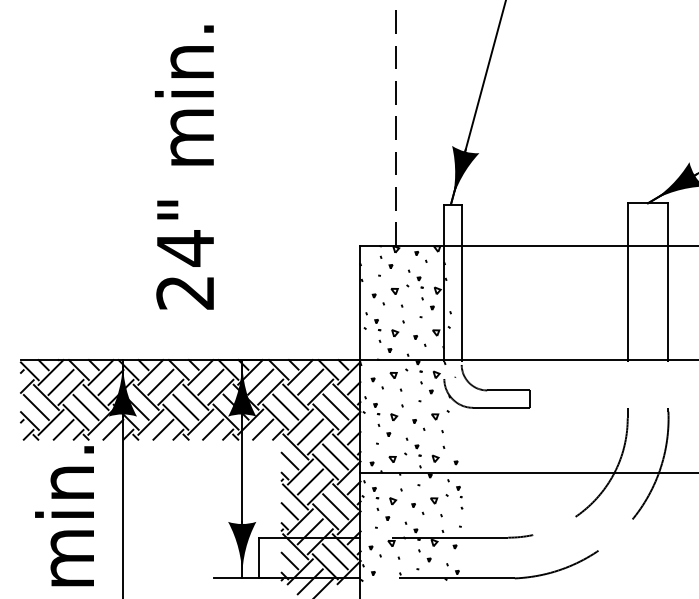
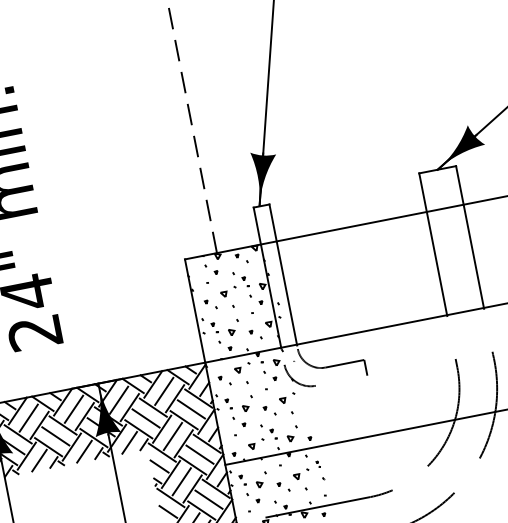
line: (501, 407) -> (341, 380), removed
part: (459, 491) -> (318, 463), size x0.6

